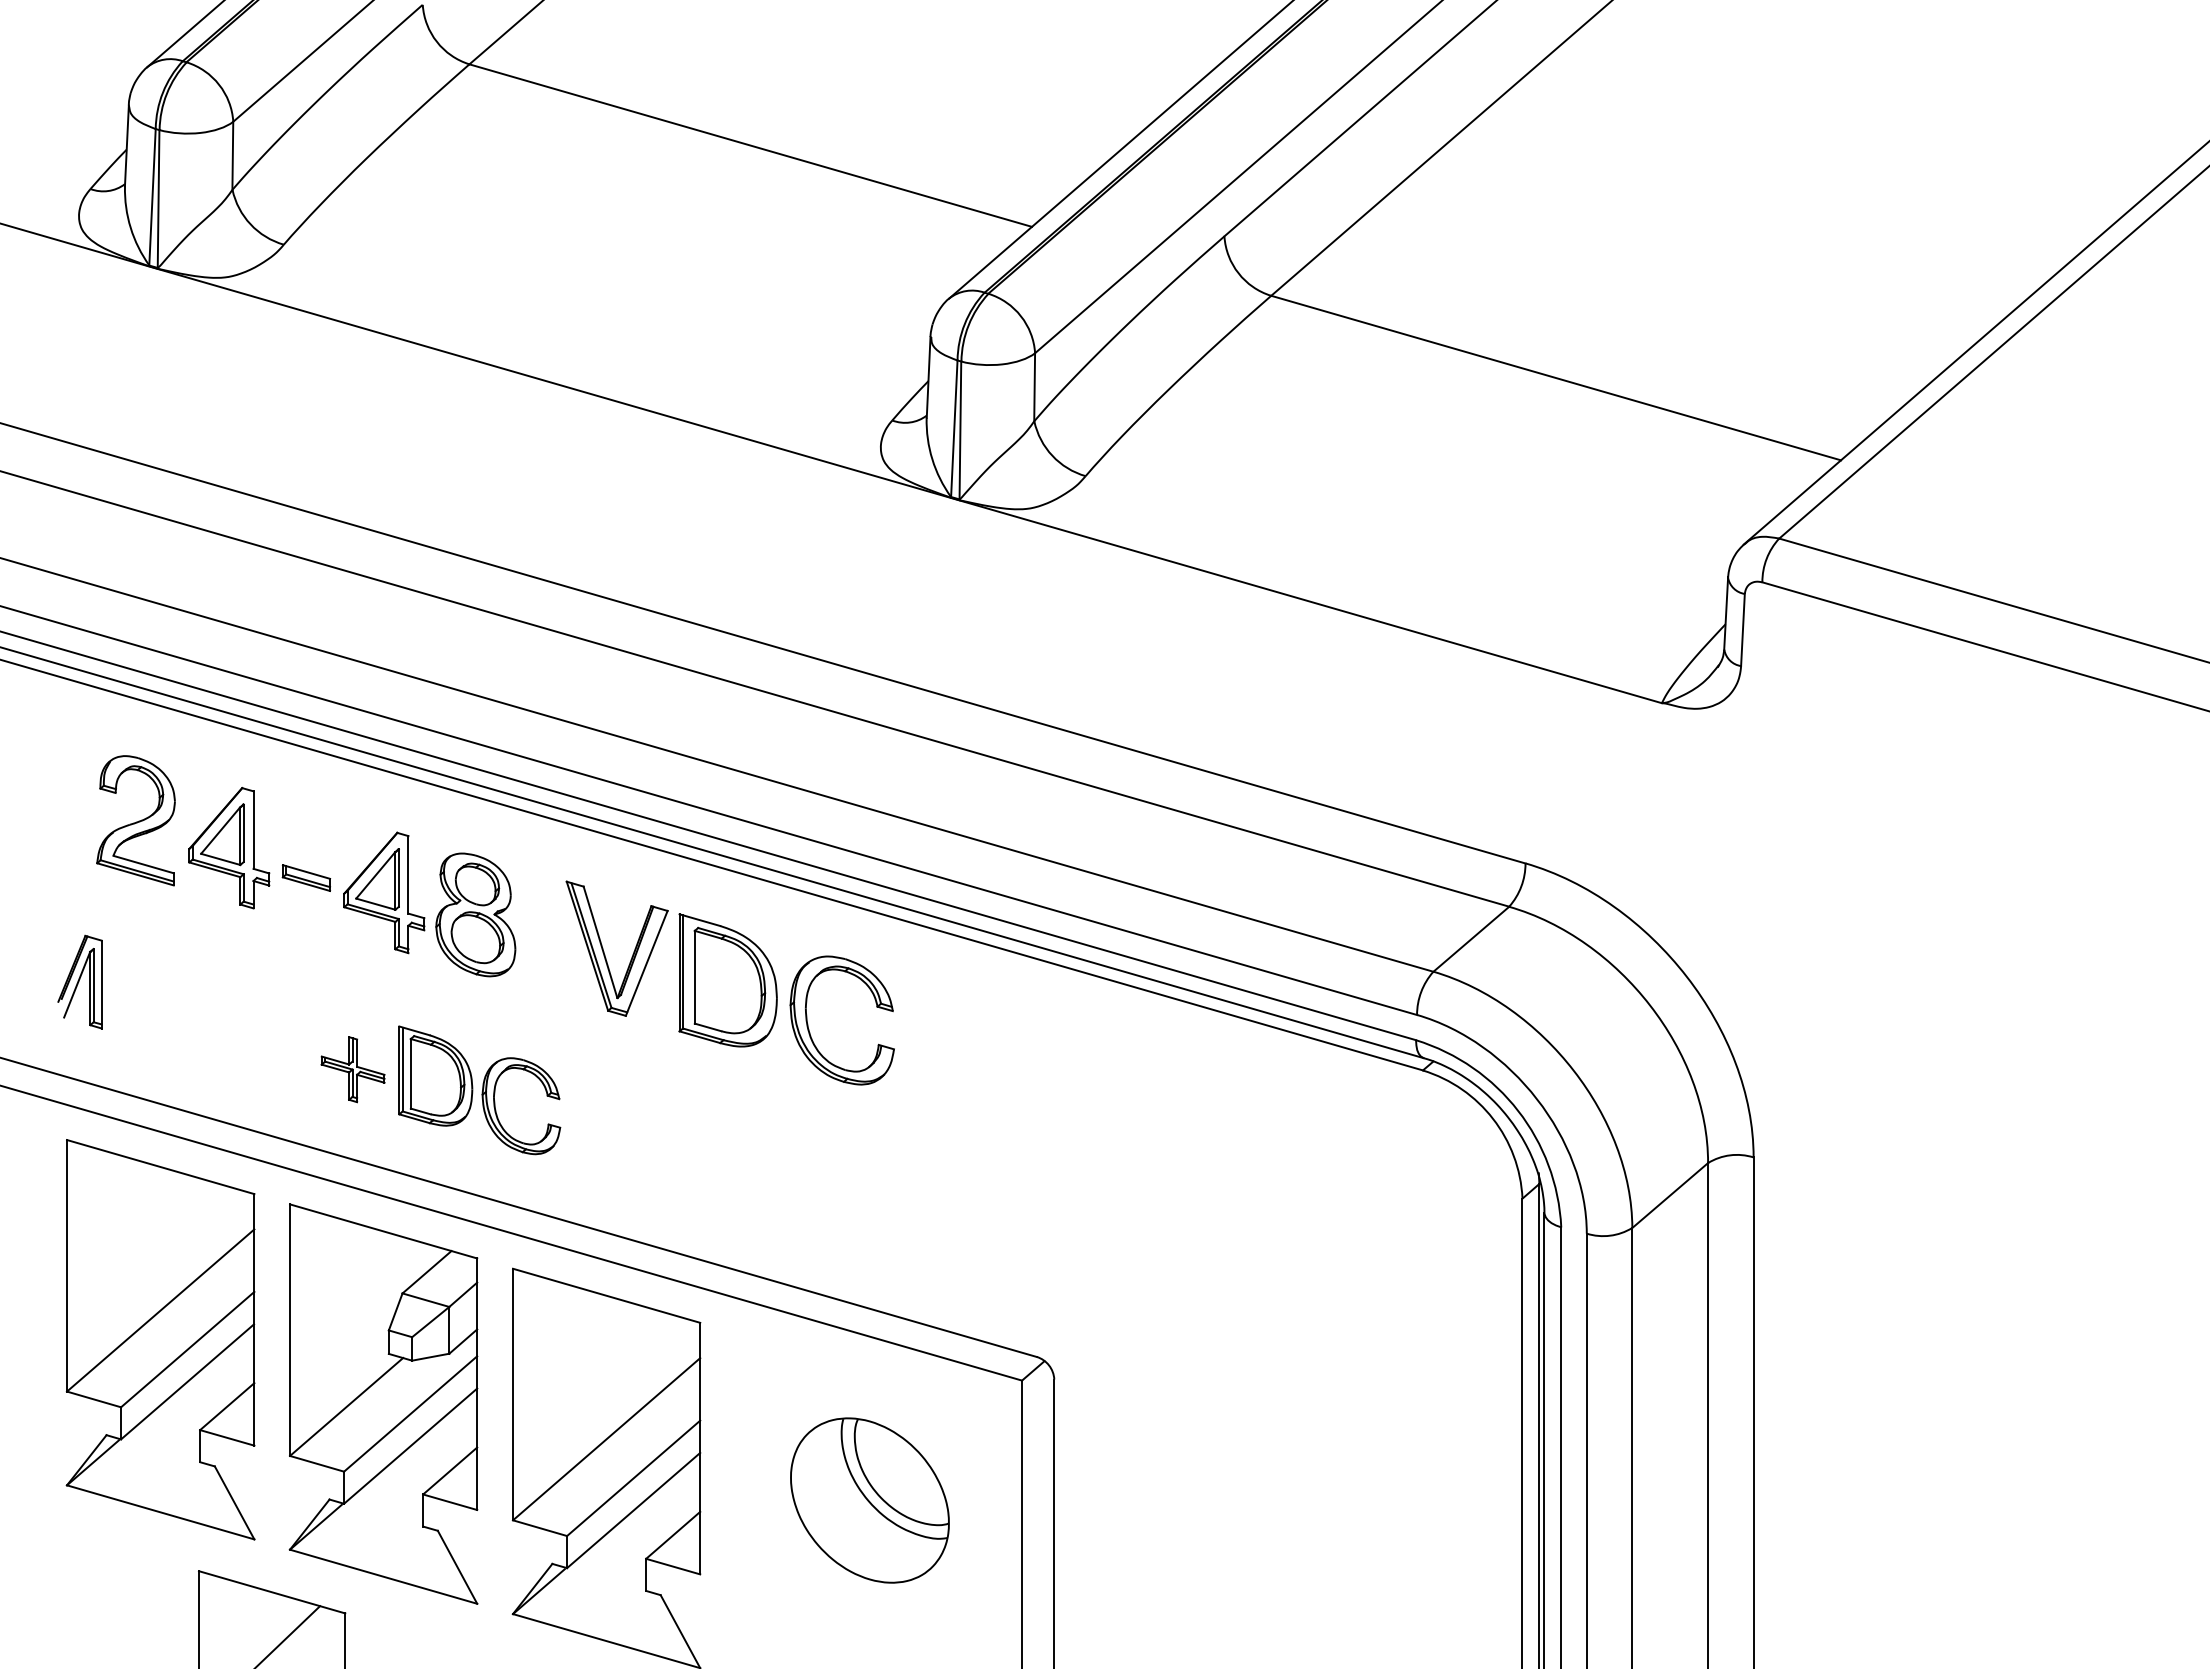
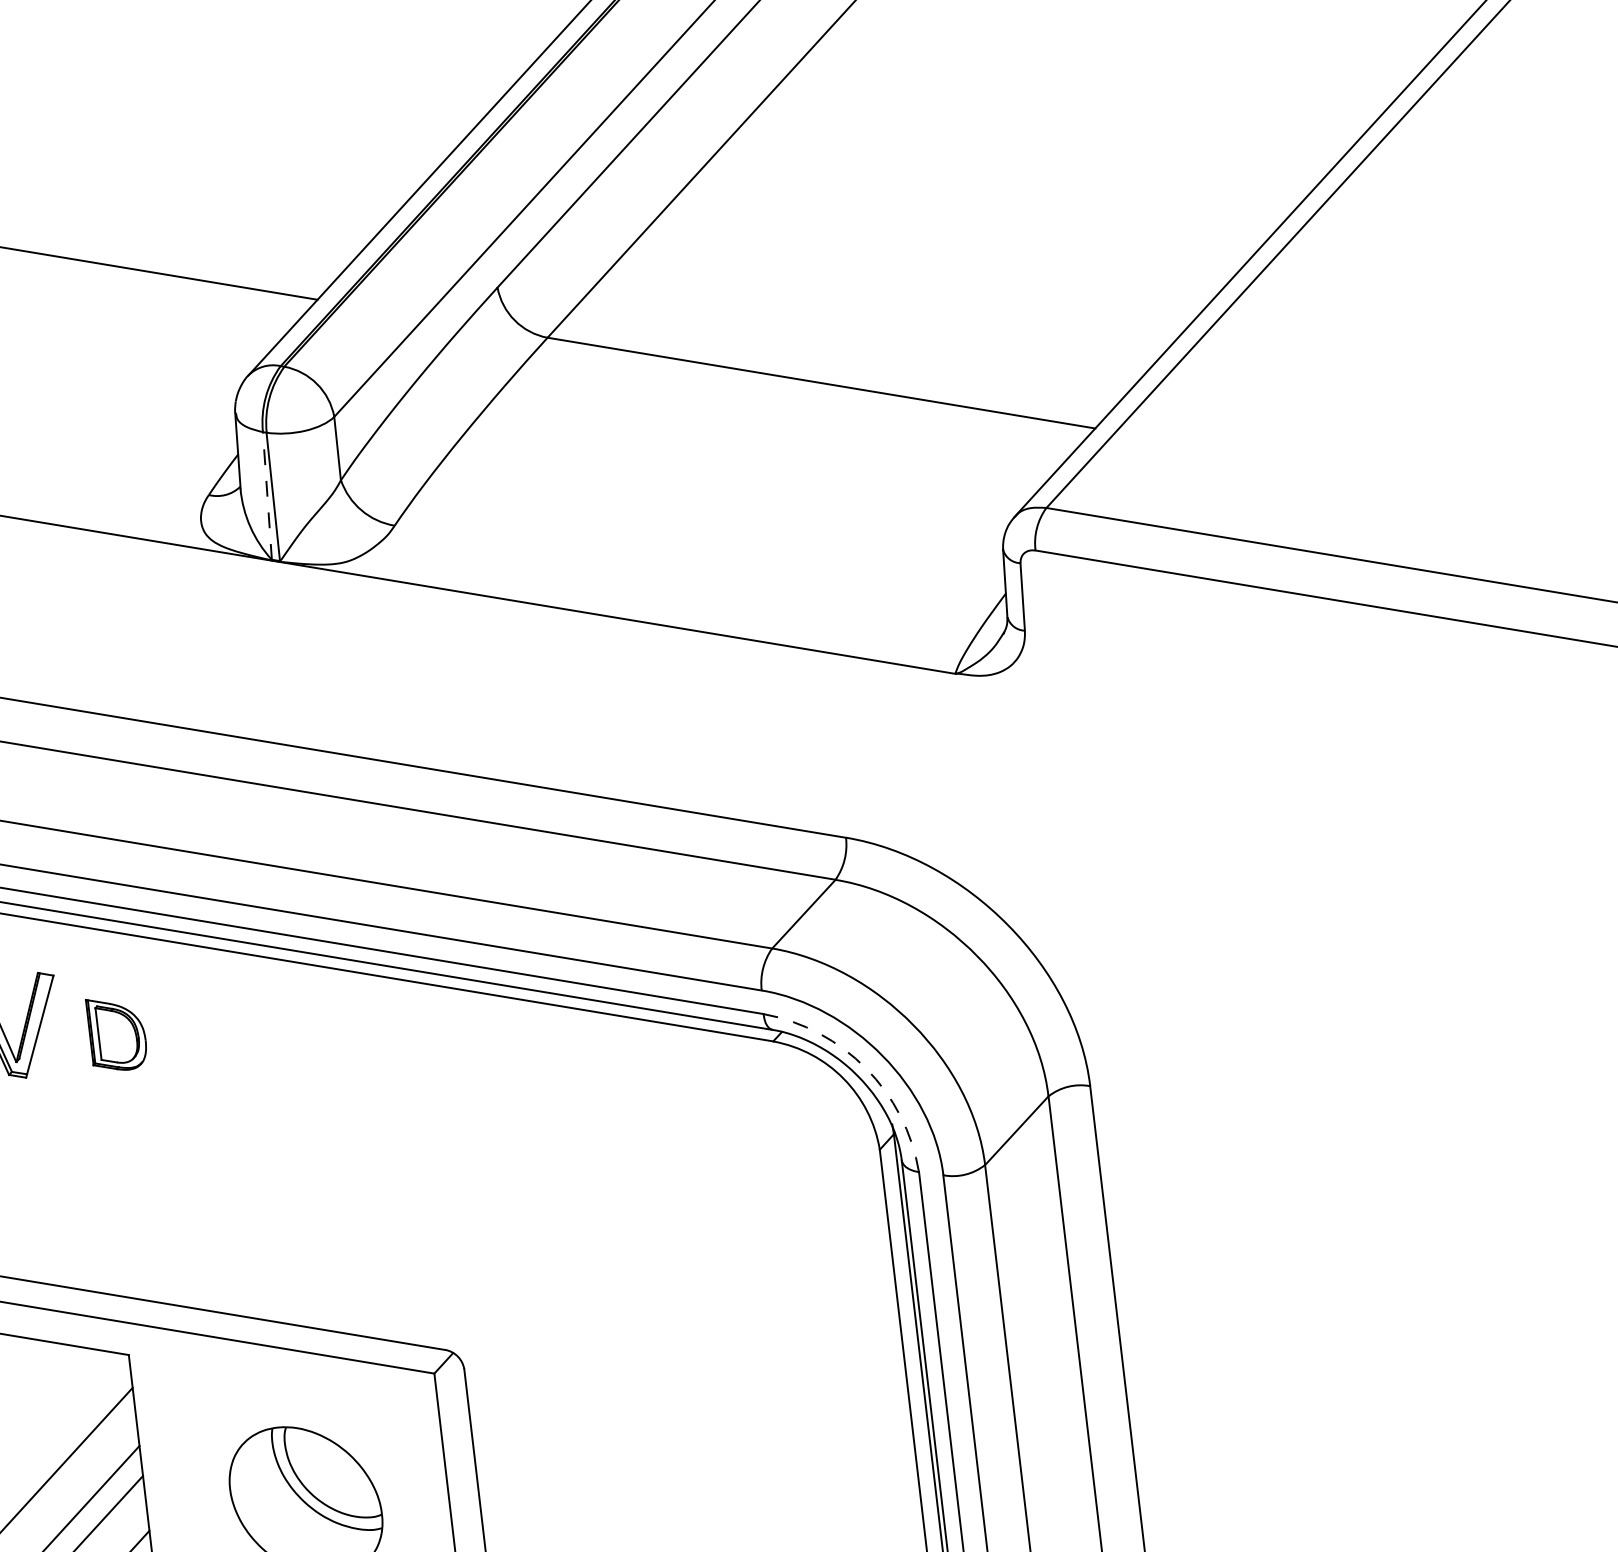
line: (954, 428) -> (267, 495), solid -> dashed
part: (727, 980) -> (116, 1033), size x0.6
part: (808, 1024) -> (196, 1065), removed
arc: (1518, 1110) -> (866, 1068), solid -> dashed

